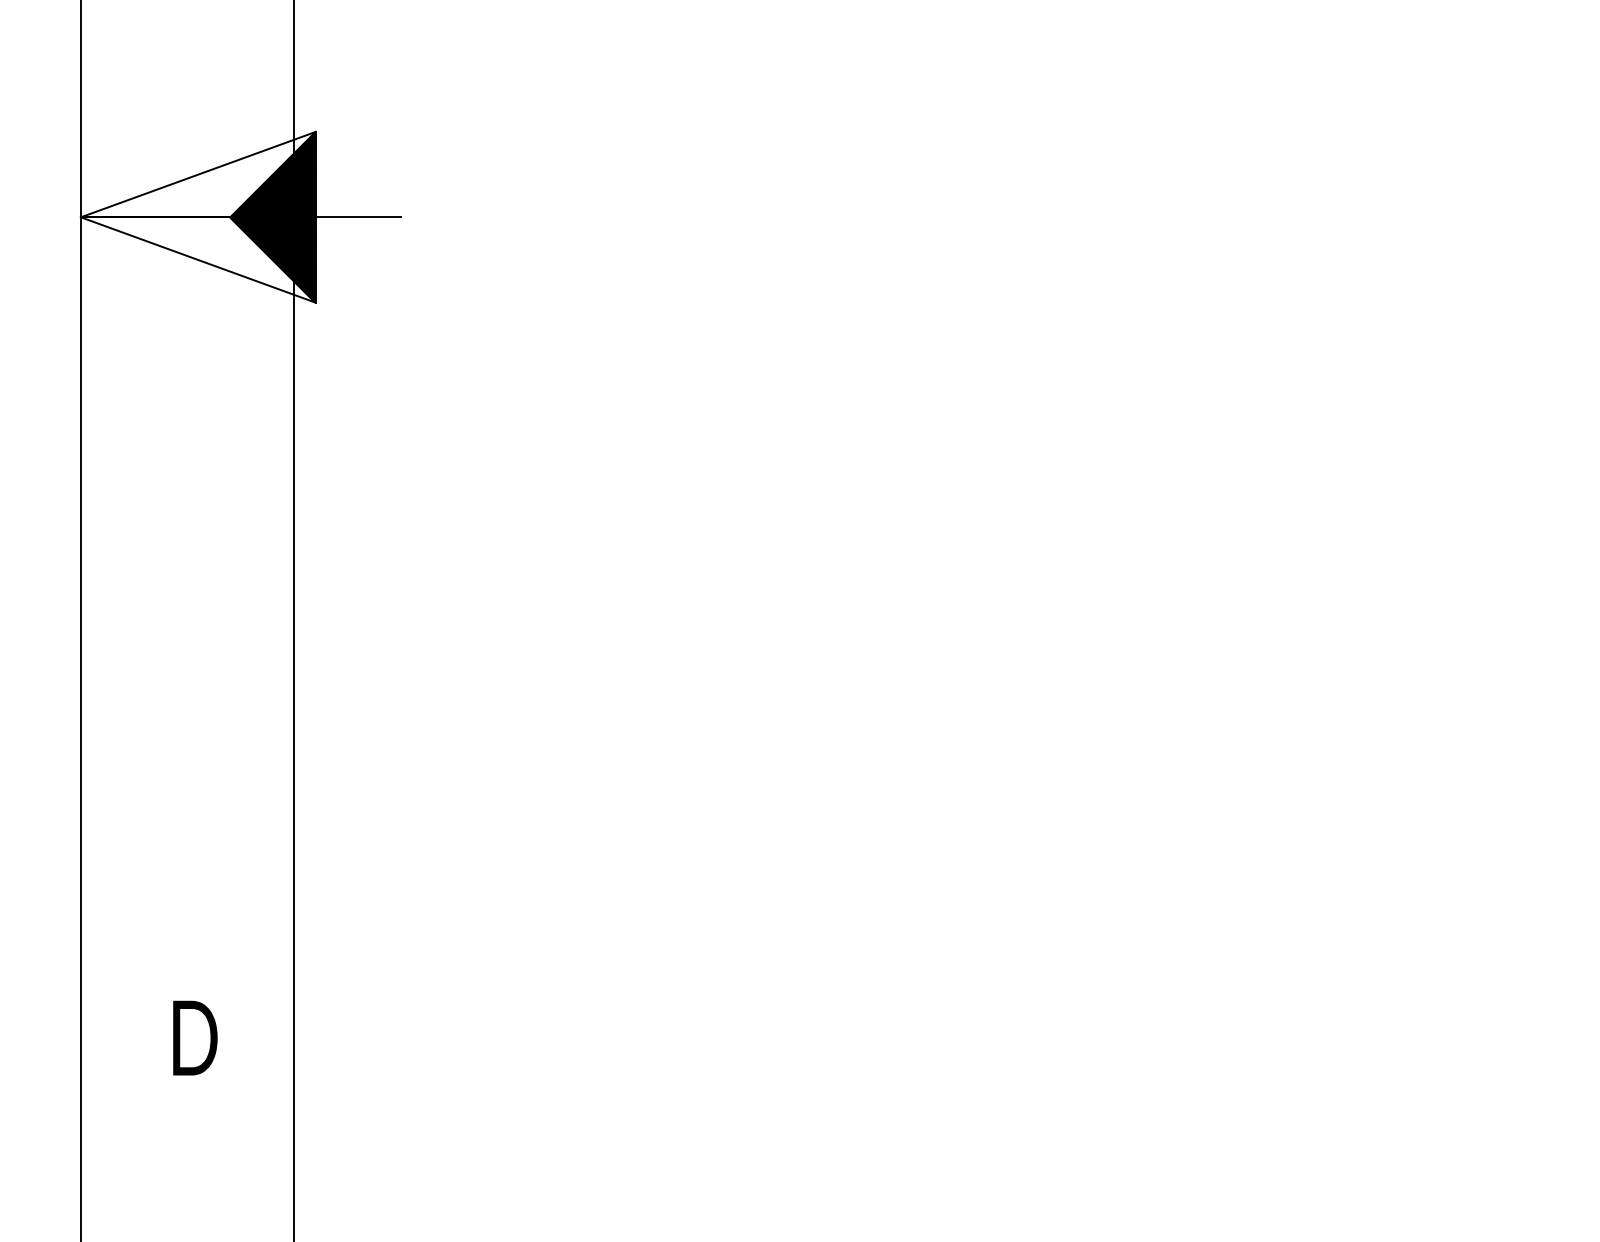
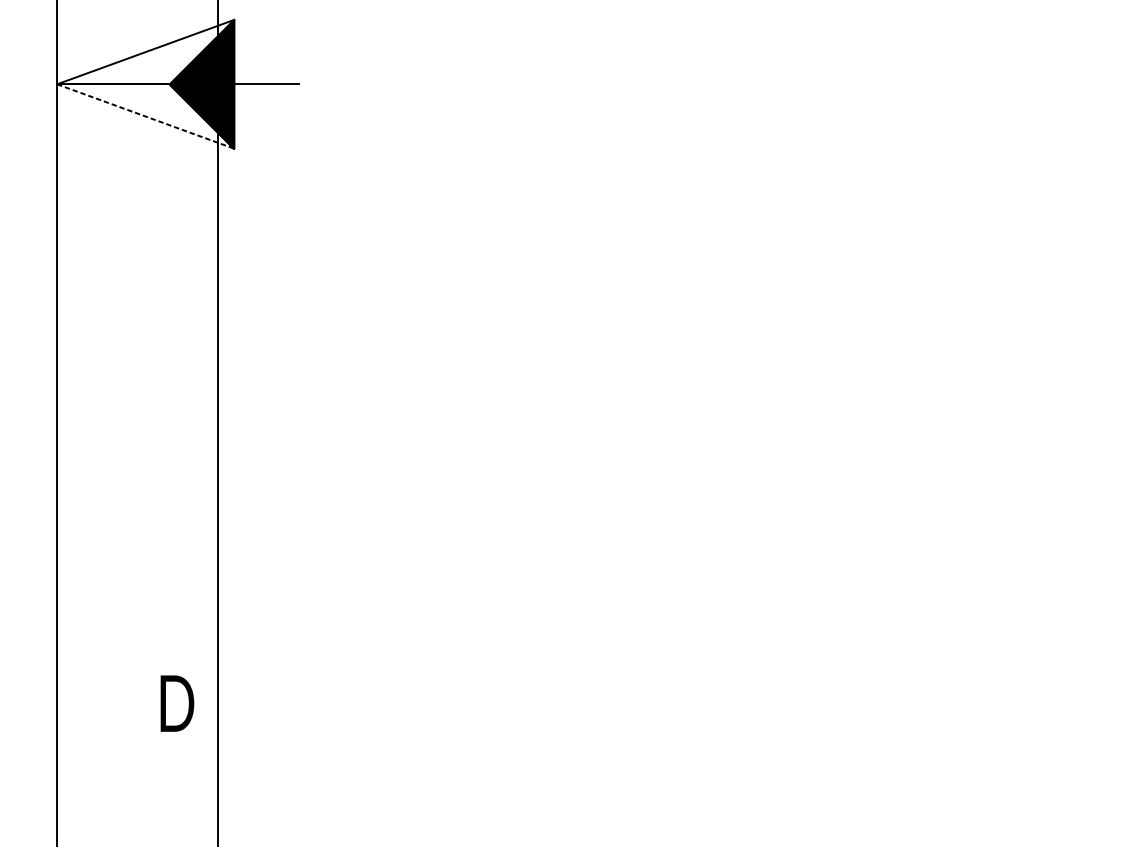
line: (198, 259) -> (145, 116), solid -> dashed
text: (195, 1037) -> (177, 703), moved

